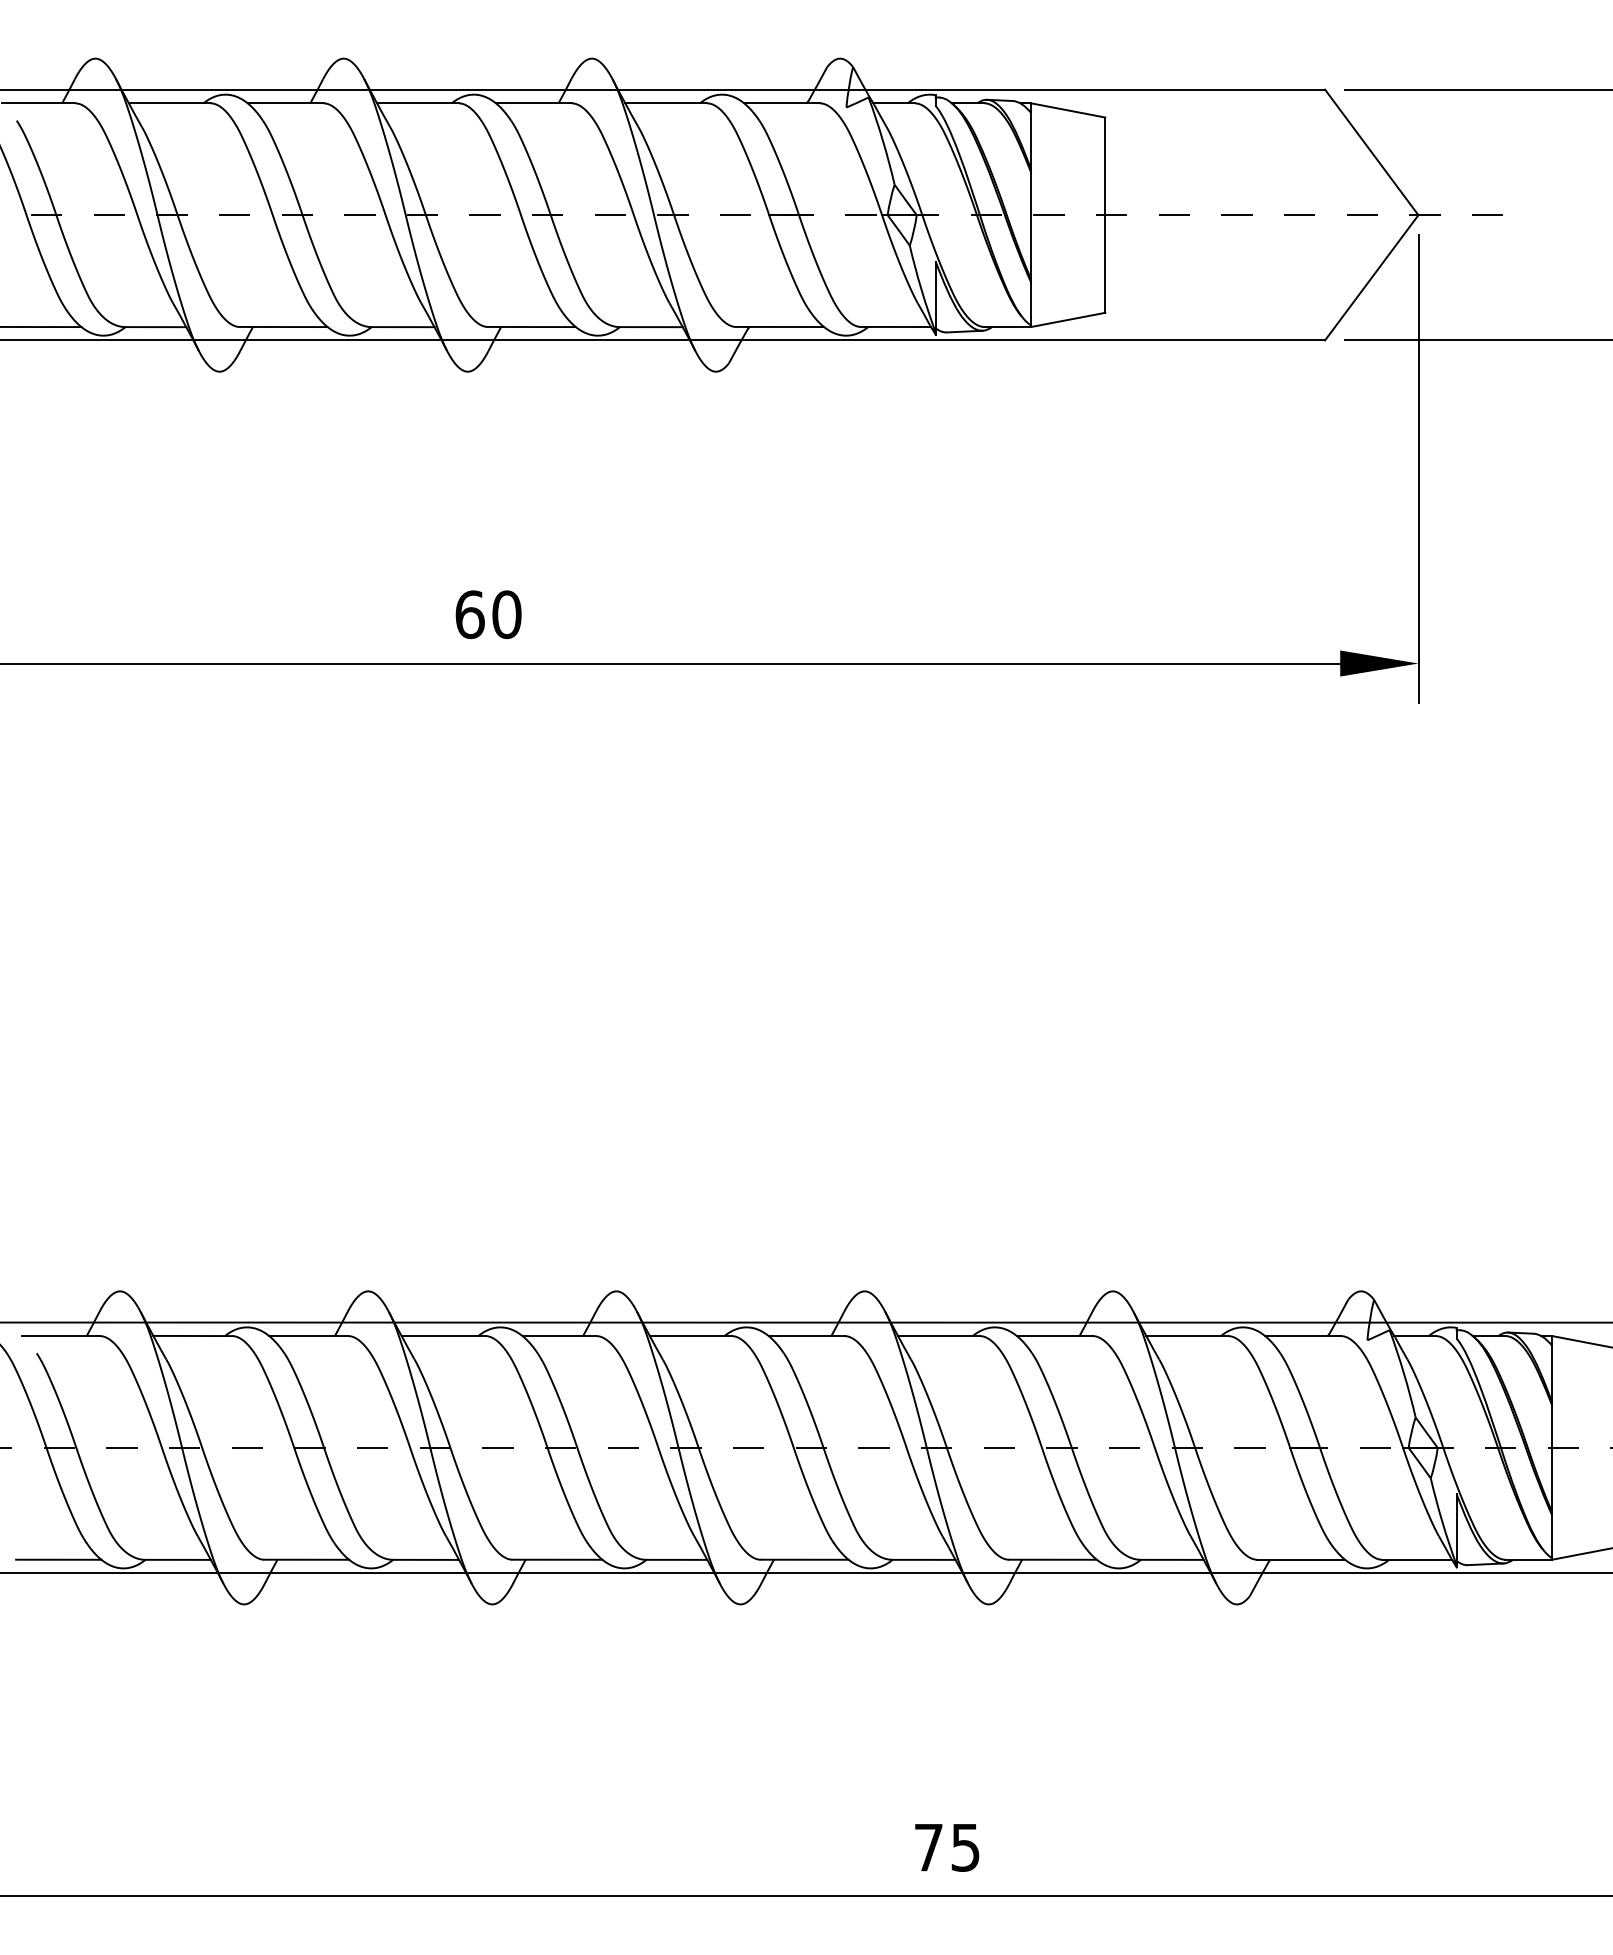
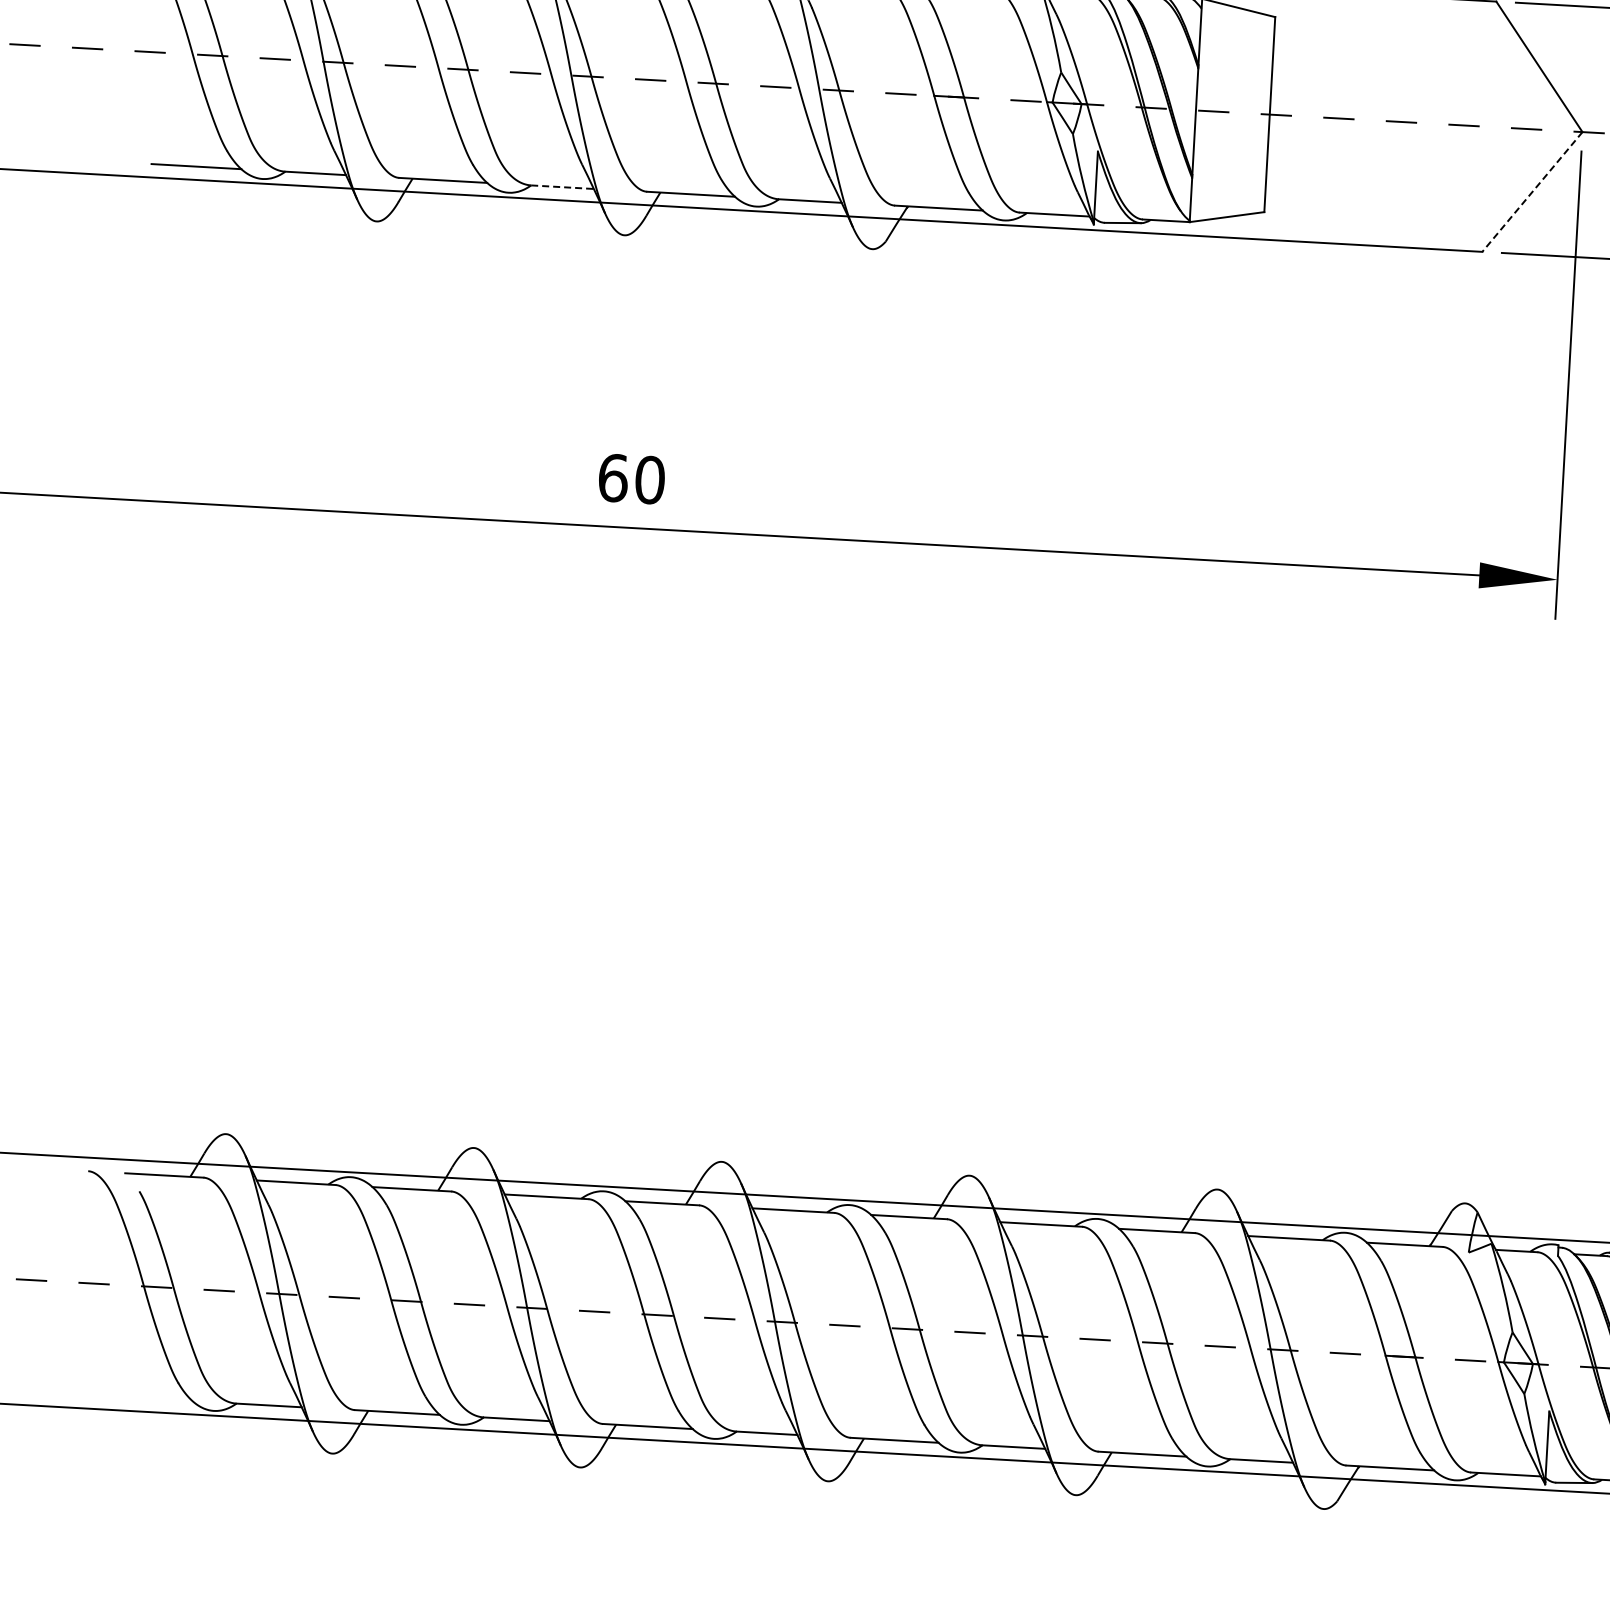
line: (1371, 278) -> (1532, 192), solid -> dashed
line: (403, 327) -> (562, 187), solid -> dashed
line: (58, 1559) -> (149, 1398), removed

